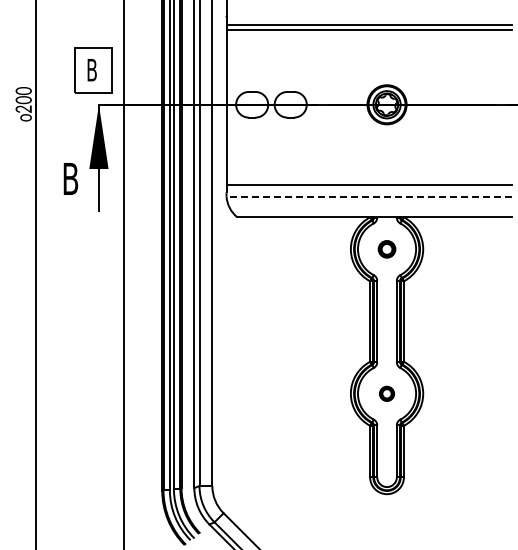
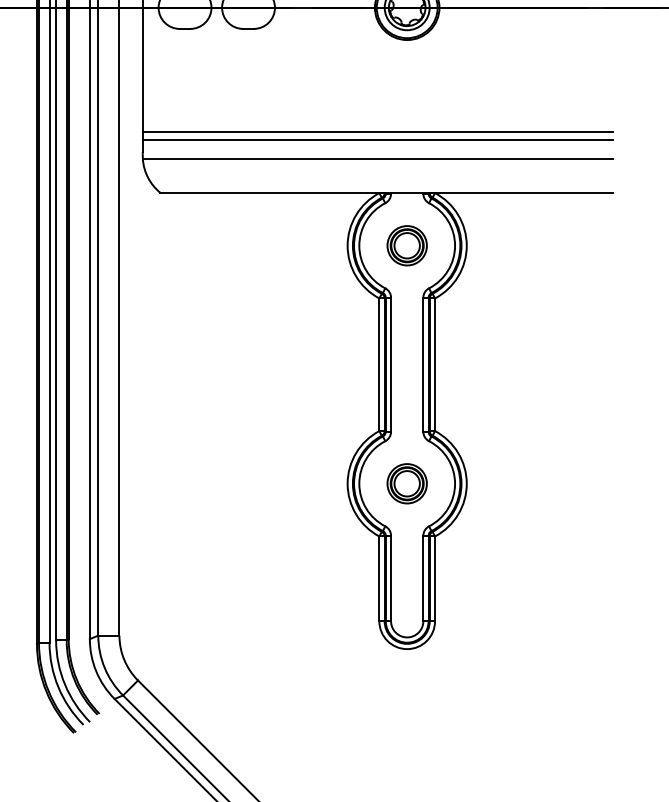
line: (369, 179) -> (378, 130), added
line: (369, 196) -> (378, 158), dashed -> solid
part: (386, 249) -> (406, 246), size x1.43
part: (386, 393) -> (406, 483), size x1.67

